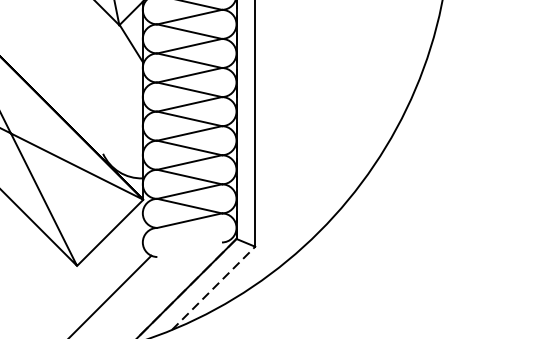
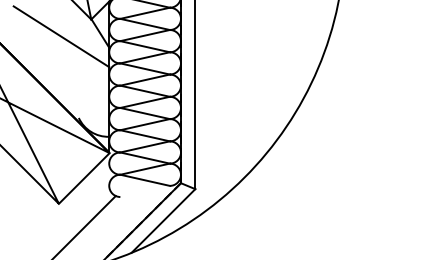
line: (80, 47) -> (61, 36), added
line: (188, 234) -> (144, 179), added
line: (213, 287) -> (163, 220), dashed -> solid

